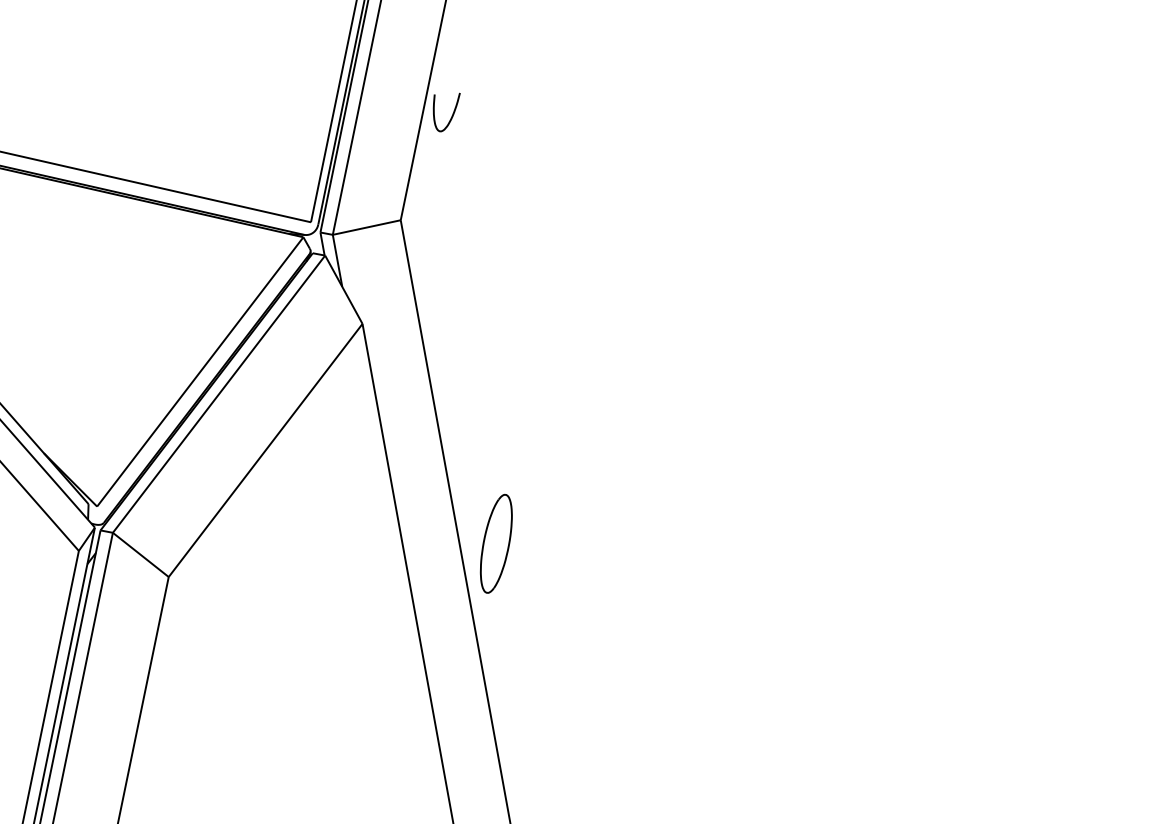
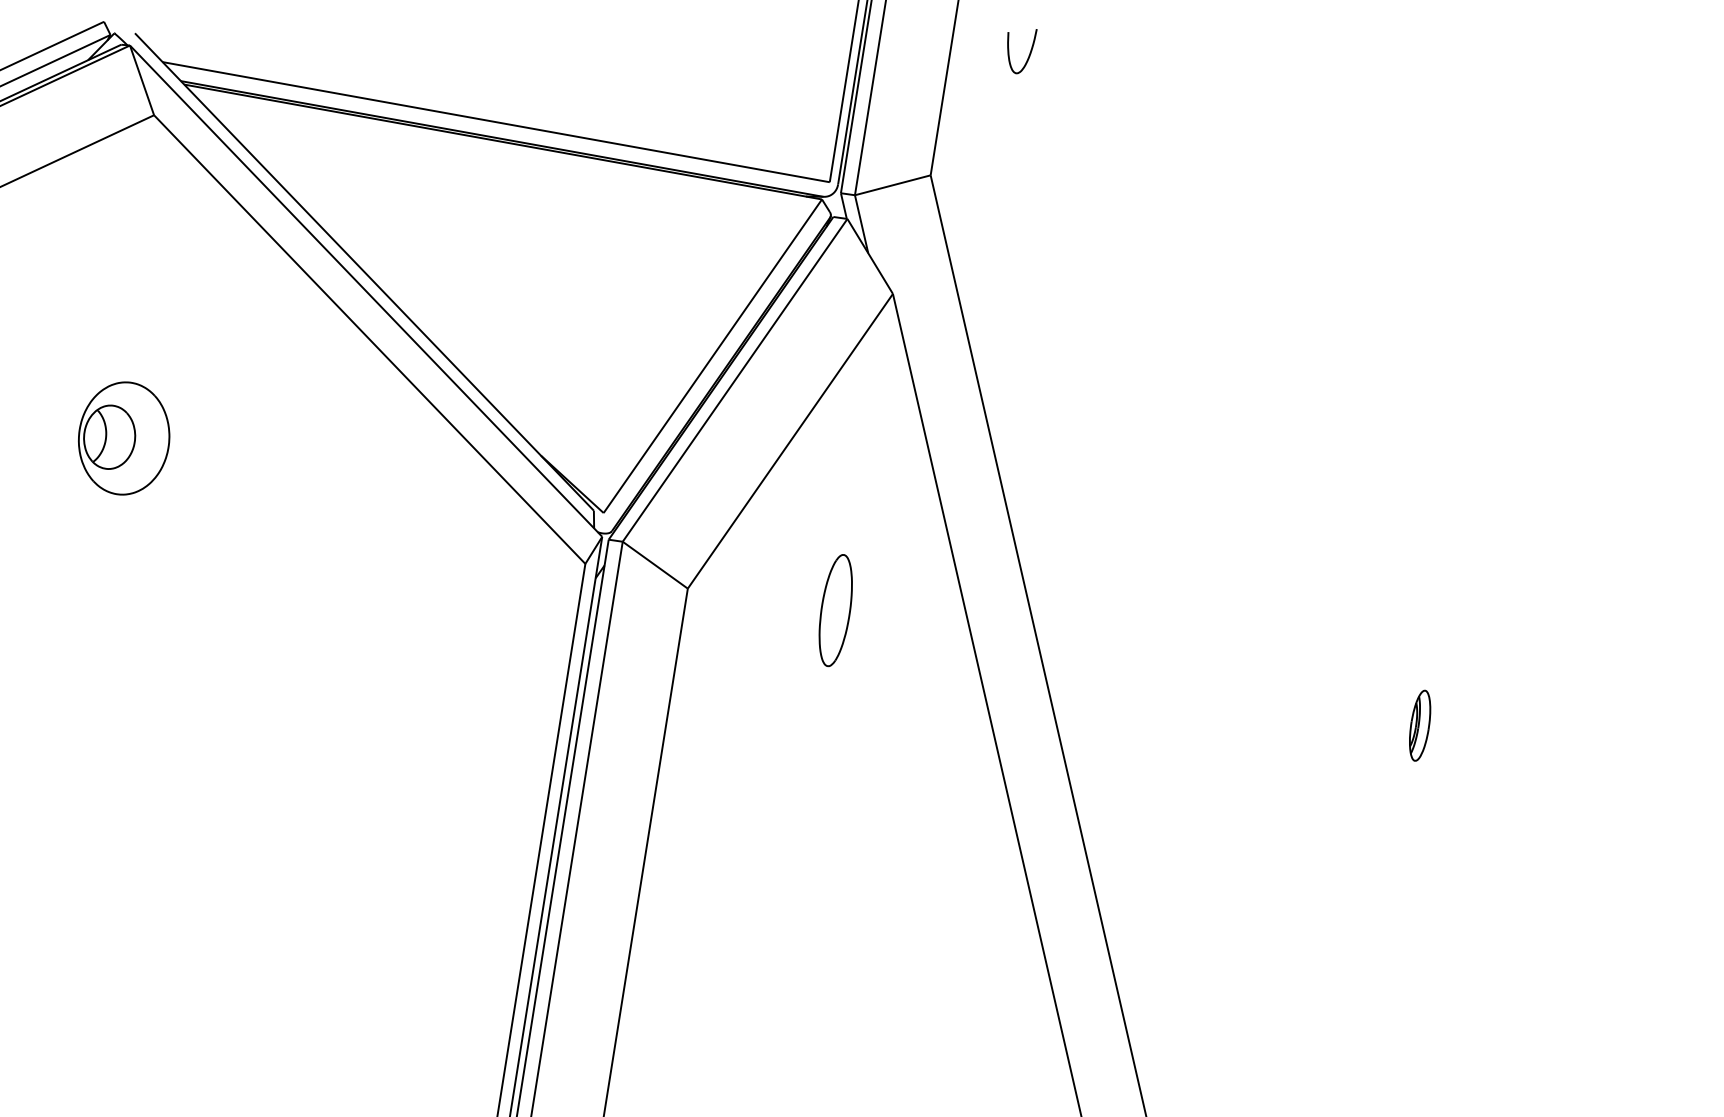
curve: (452, 113) -> (1029, 52), moved
part: (496, 543) -> (835, 610), moved
part: (813, 727) -> (1420, 725), added

